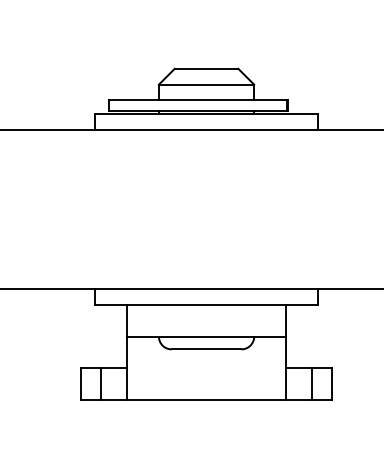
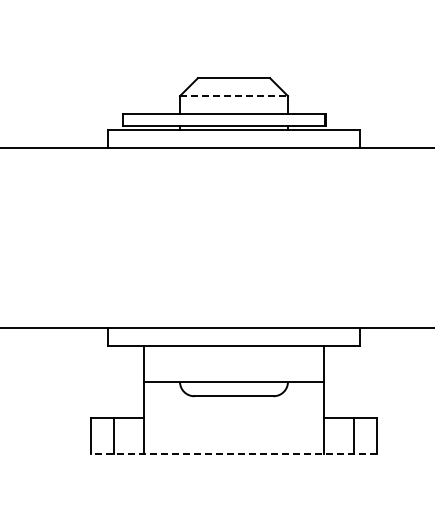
line: (206, 85) -> (234, 96), solid -> dashed
line: (206, 399) -> (234, 453), solid -> dashed

